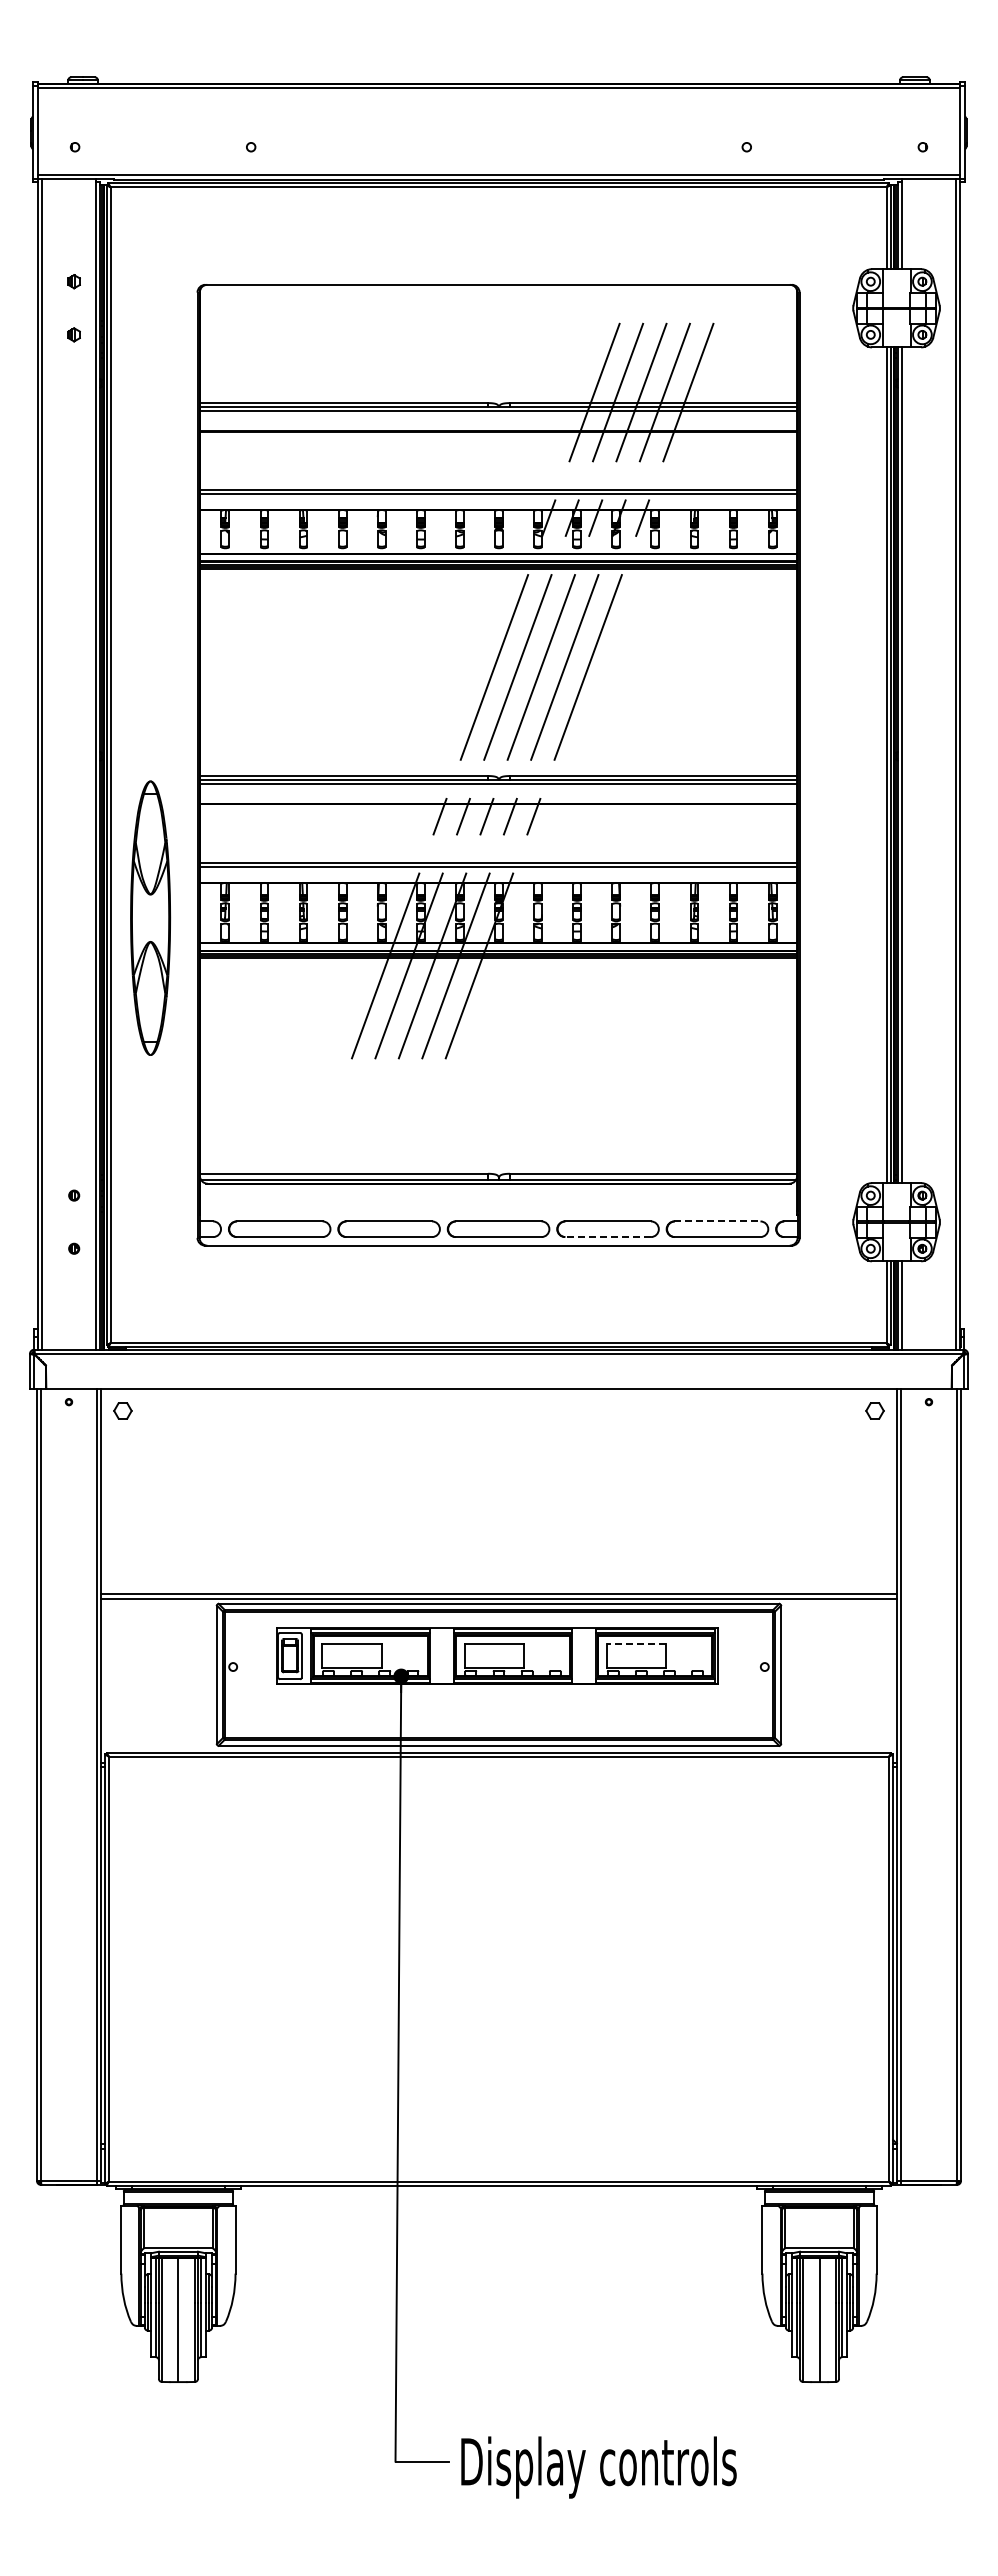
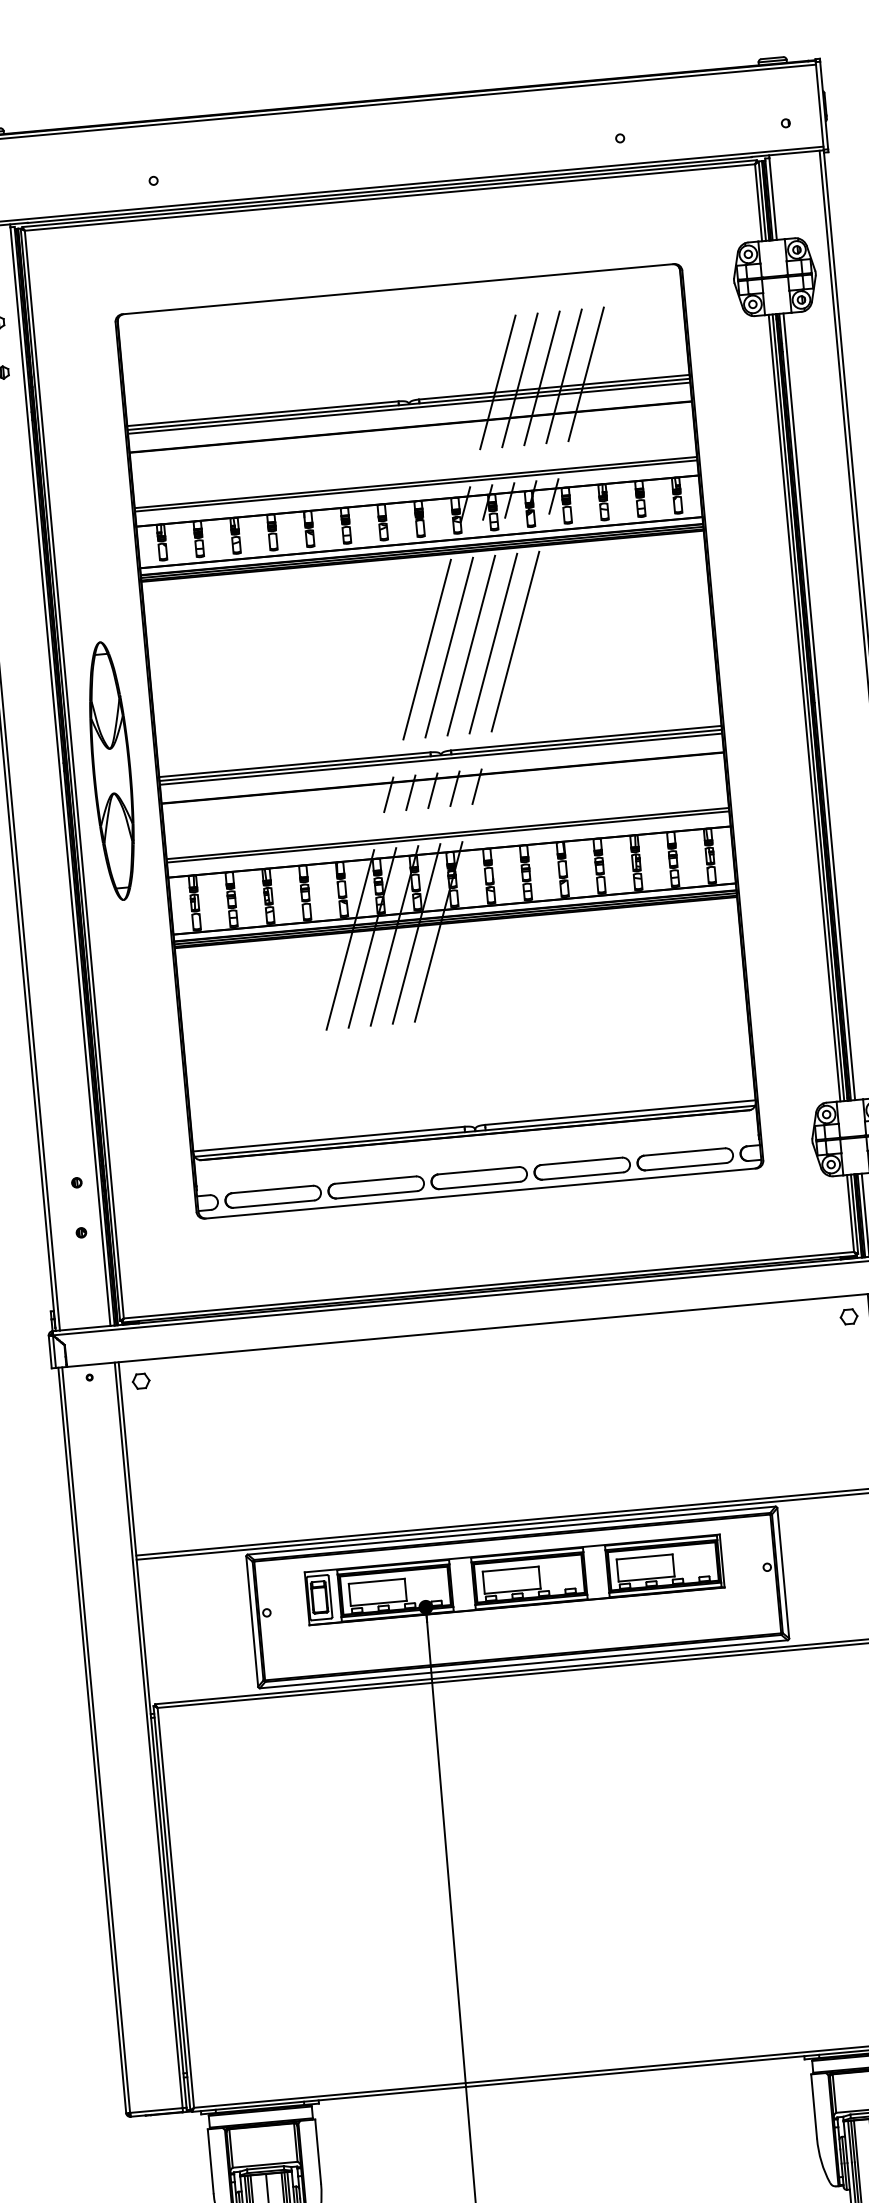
part: (150, 917) -> (111, 770), moved
line: (717, 1221) -> (684, 1152), dashed -> solid
line: (608, 1237) -> (583, 1176), dashed -> solid
line: (636, 1644) -> (644, 1557), dashed -> solid

